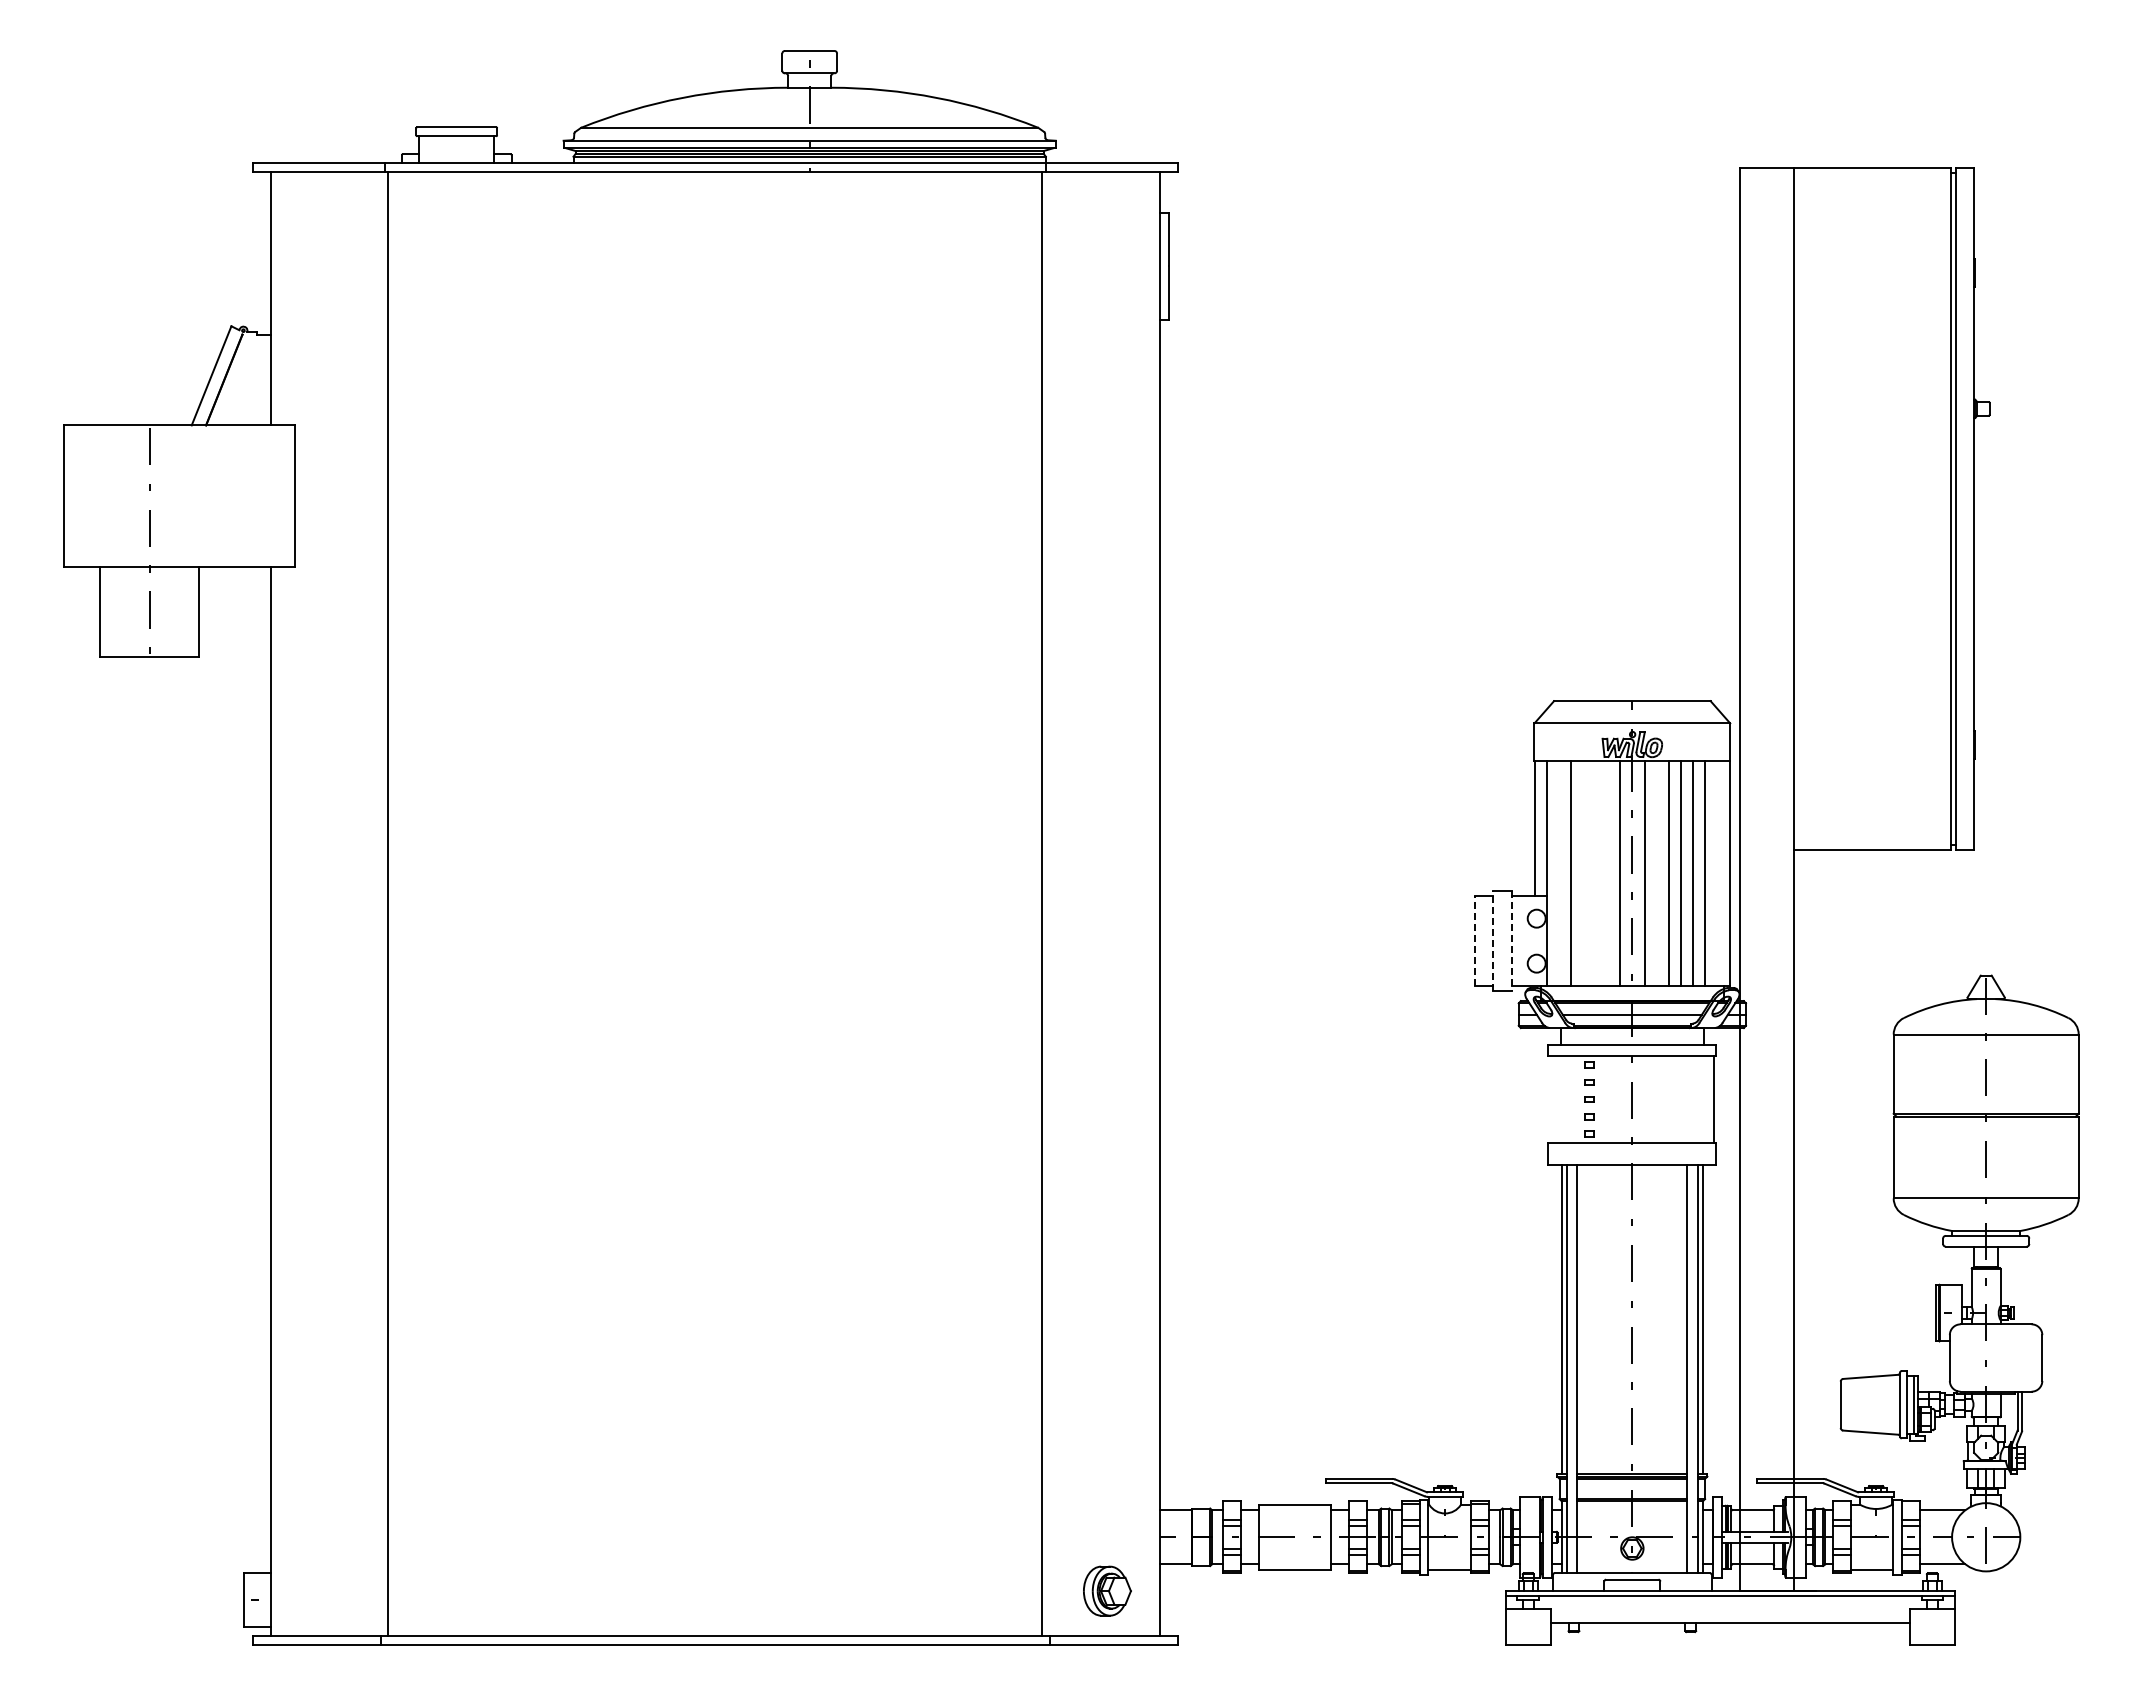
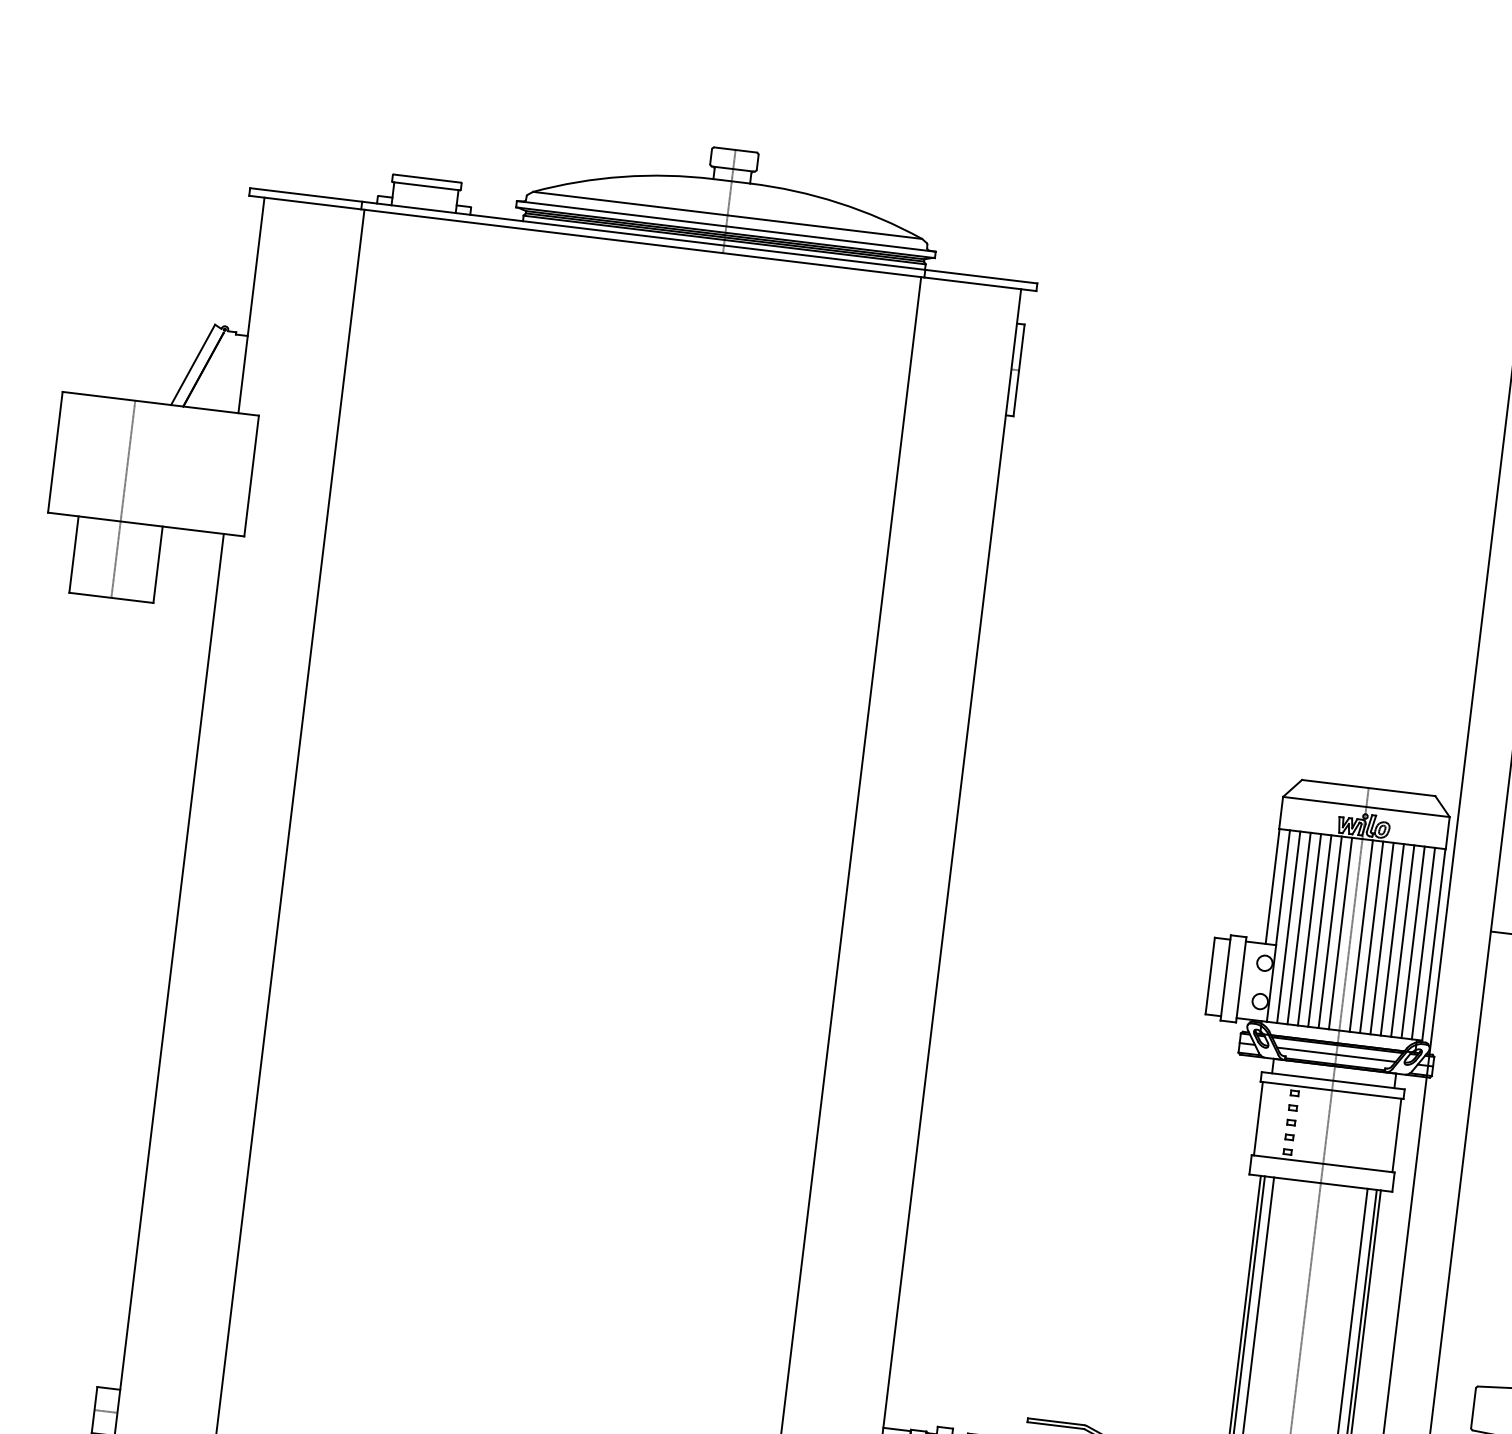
line: (1559, 873) -> (1288, 927), added
line: (1583, 873) -> (1309, 929), added
line: (1595, 873) -> (1319, 930), added
line: (1608, 873) -> (1330, 932), added
line: (1656, 873) -> (1371, 937), added
line: (1717, 873) -> (1423, 943), added
line: (1493, 940) -> (1225, 977), dashed -> solid
line: (1475, 941) -> (1210, 976), dashed -> solid
line: (1511, 941) -> (1241, 980), dashed -> solid
line: (1550, 1099) -> (1257, 1118), added

